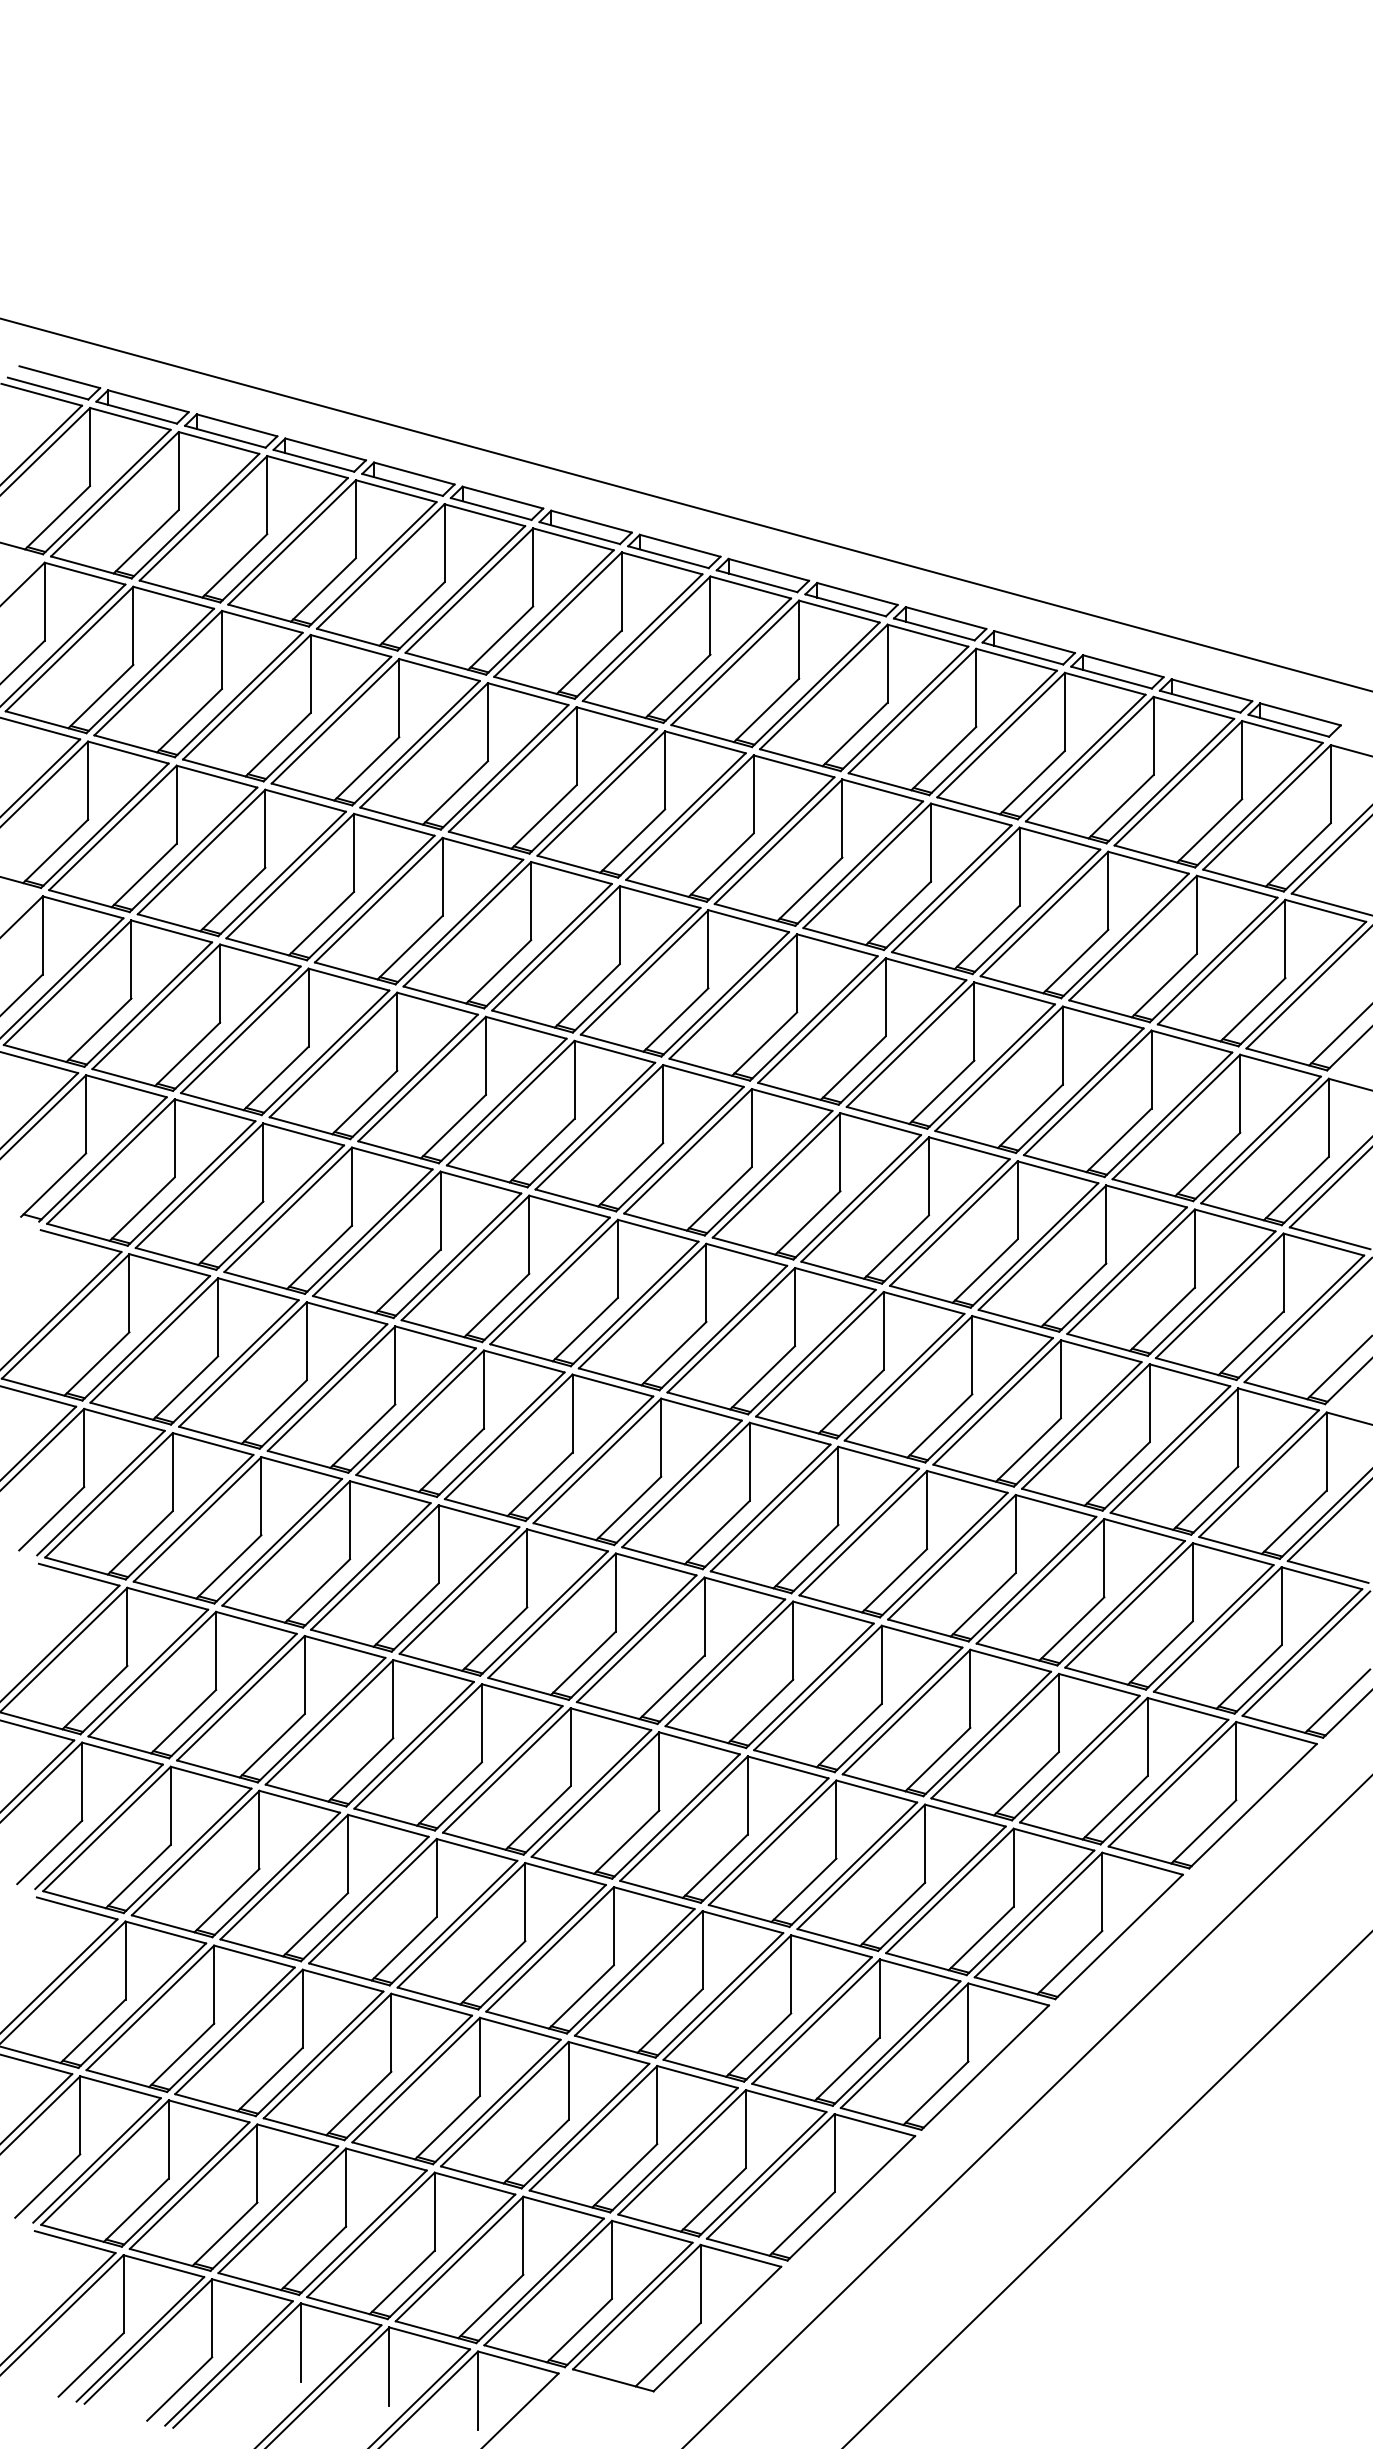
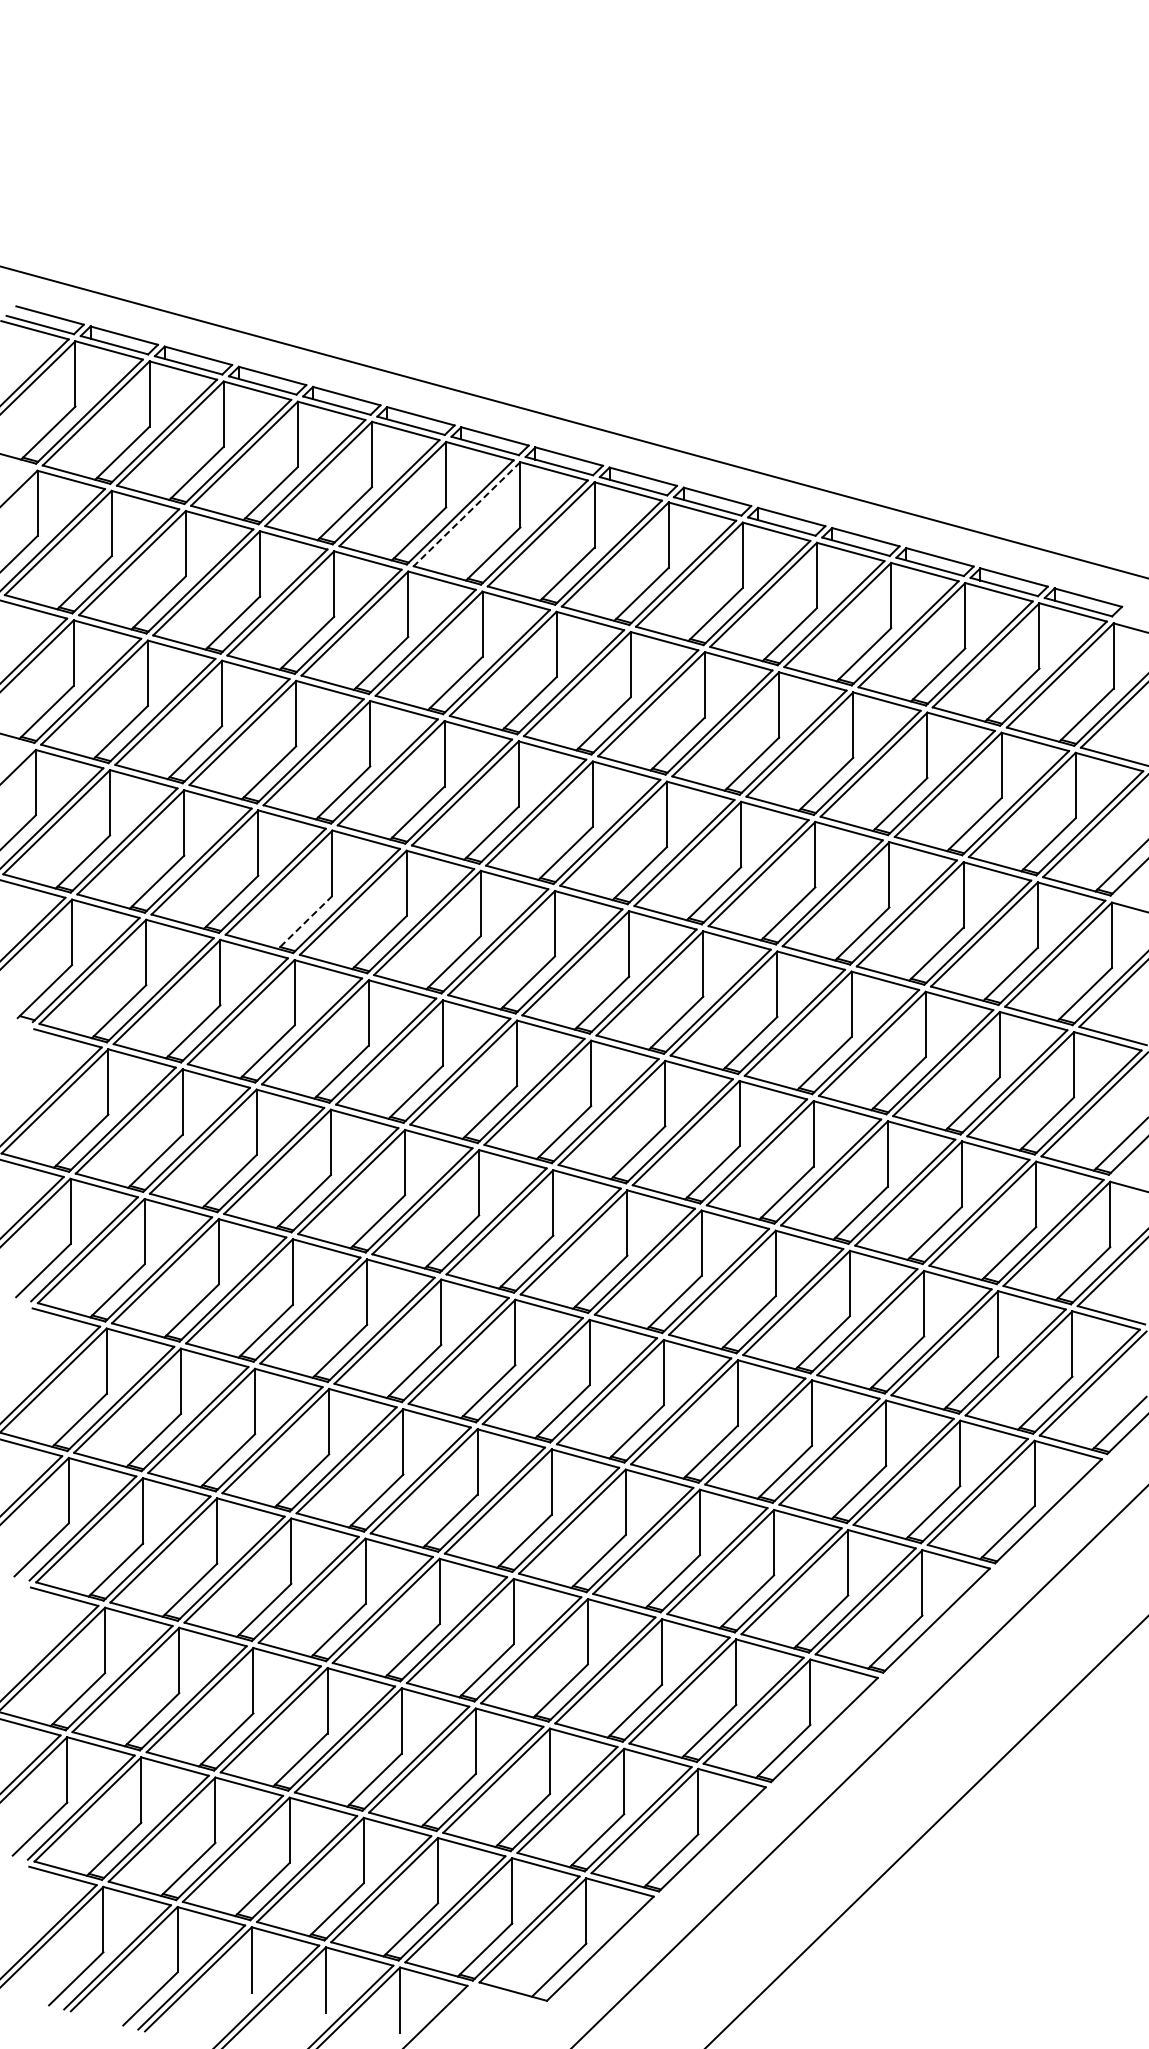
line: (558, 614) -> (467, 514), solid -> dashed
line: (363, 1102) -> (304, 922), solid -> dashed

